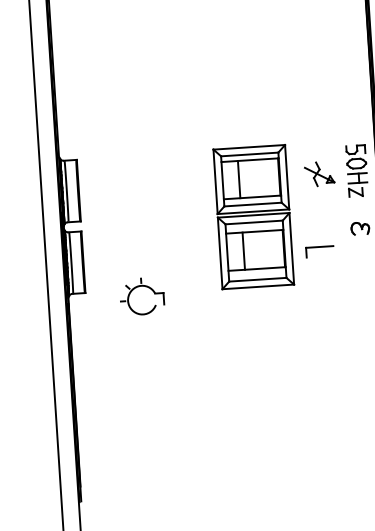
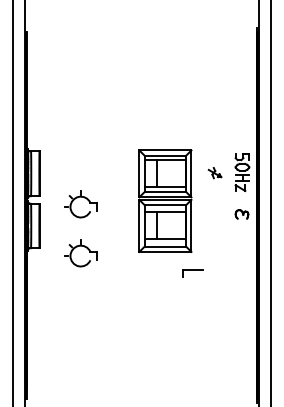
part: (318, 173) -> (214, 172), size x0.6
part: (132, 221) -> (77, 198), added
part: (319, 251) -> (192, 273), moved

